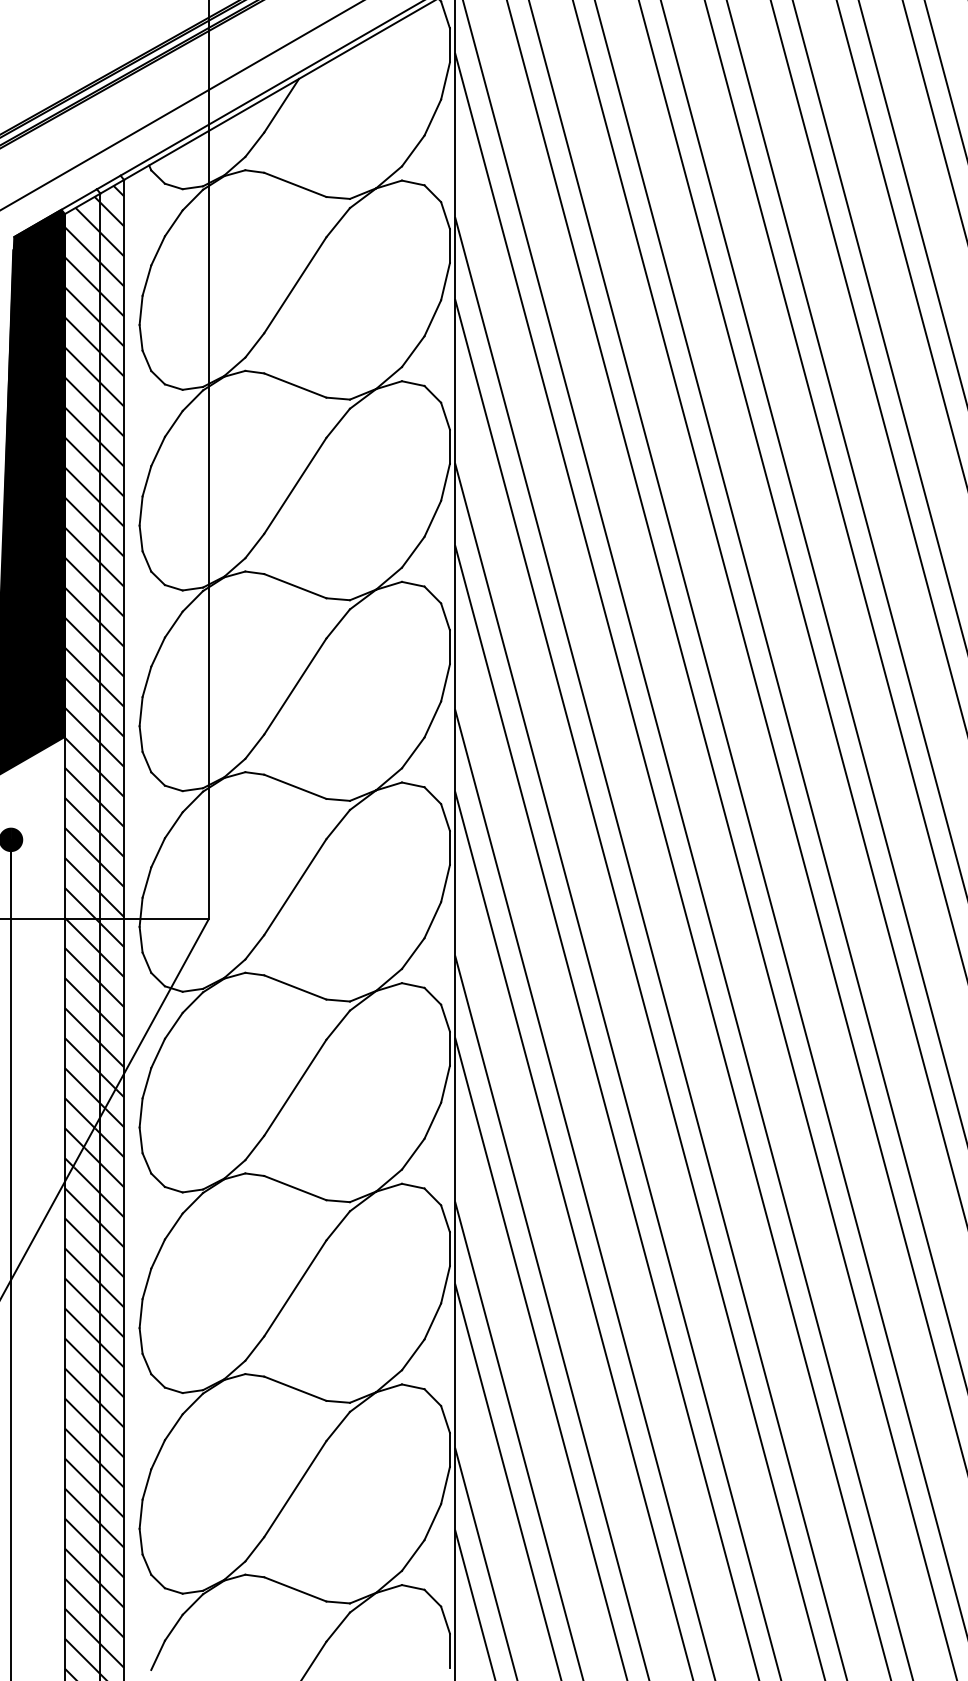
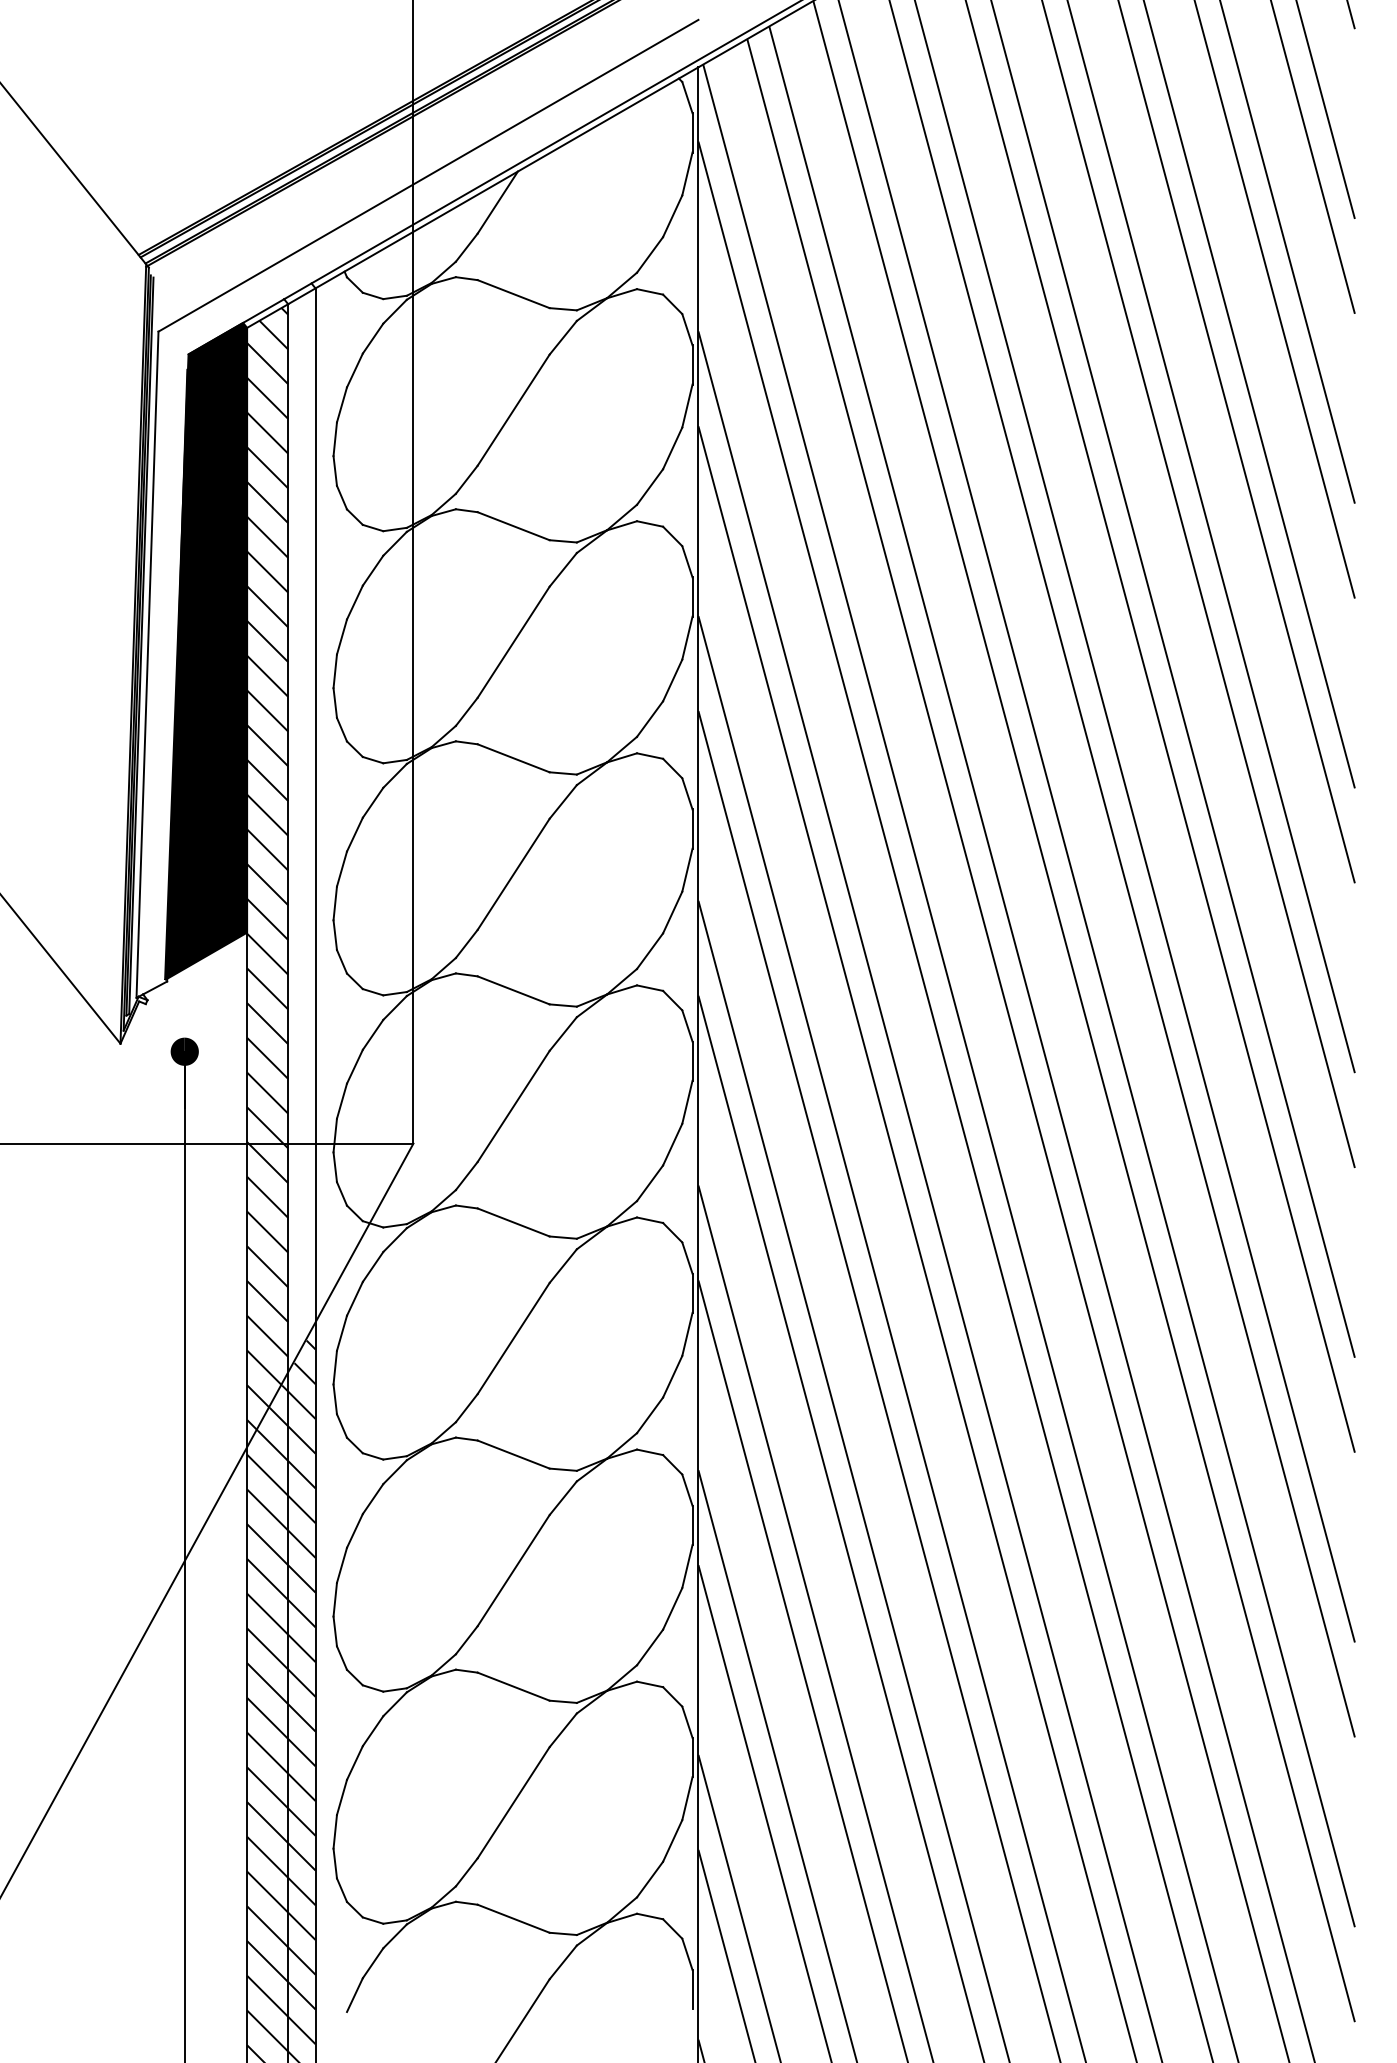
hatch: (111, 551) -> (301, 718), removed
hatch: (111, 1016) -> (301, 1255), removed

